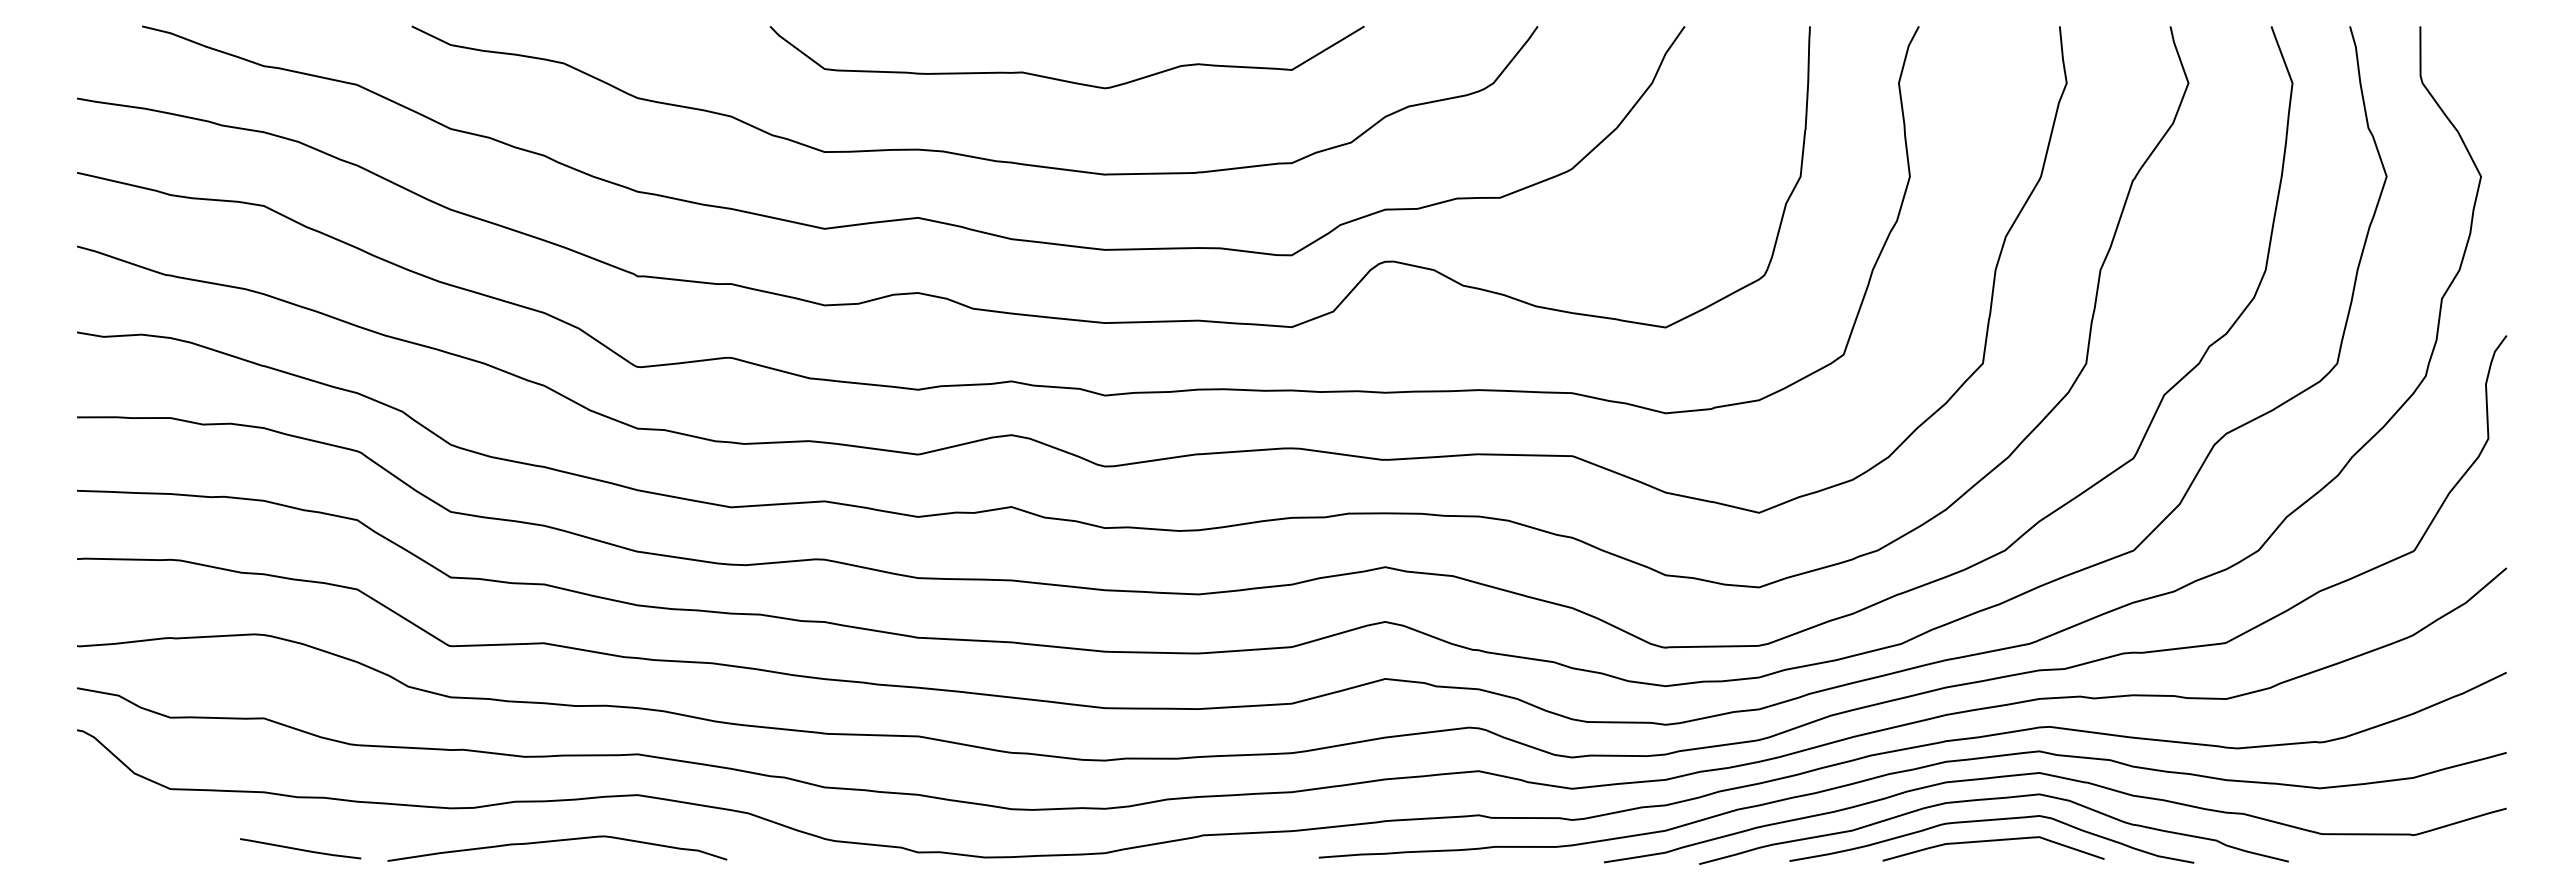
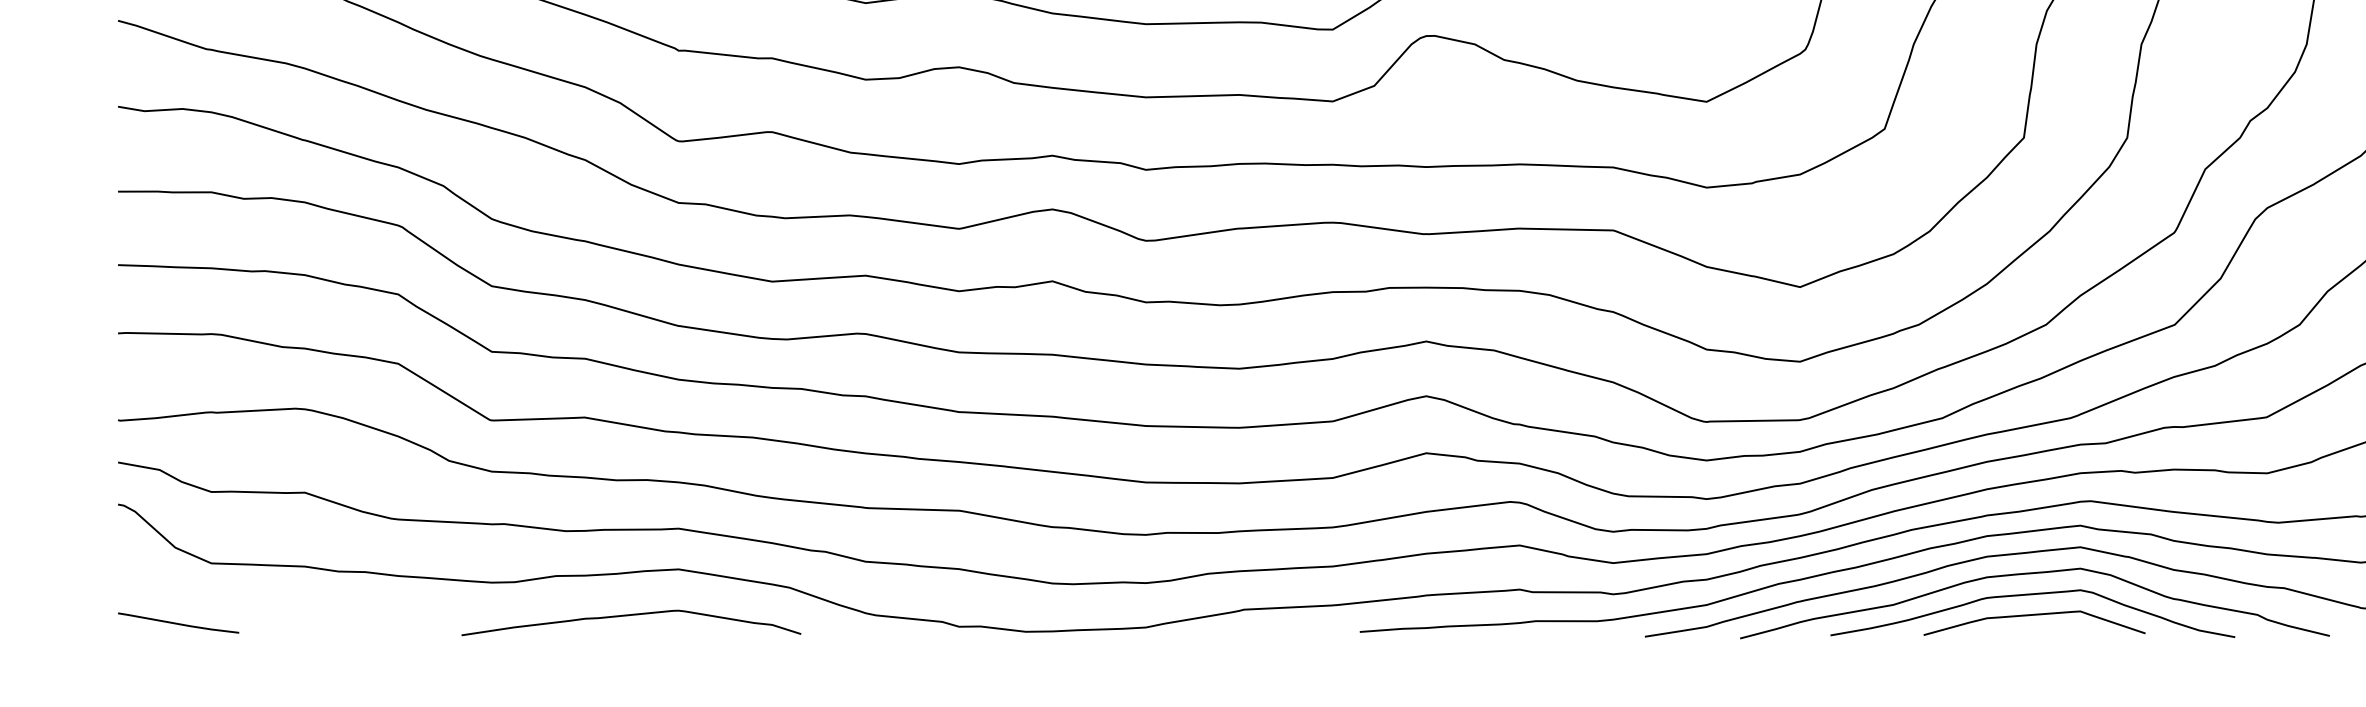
curve: (557, 841) -> (631, 615), moved
line: (300, 848) -> (178, 622), moved

